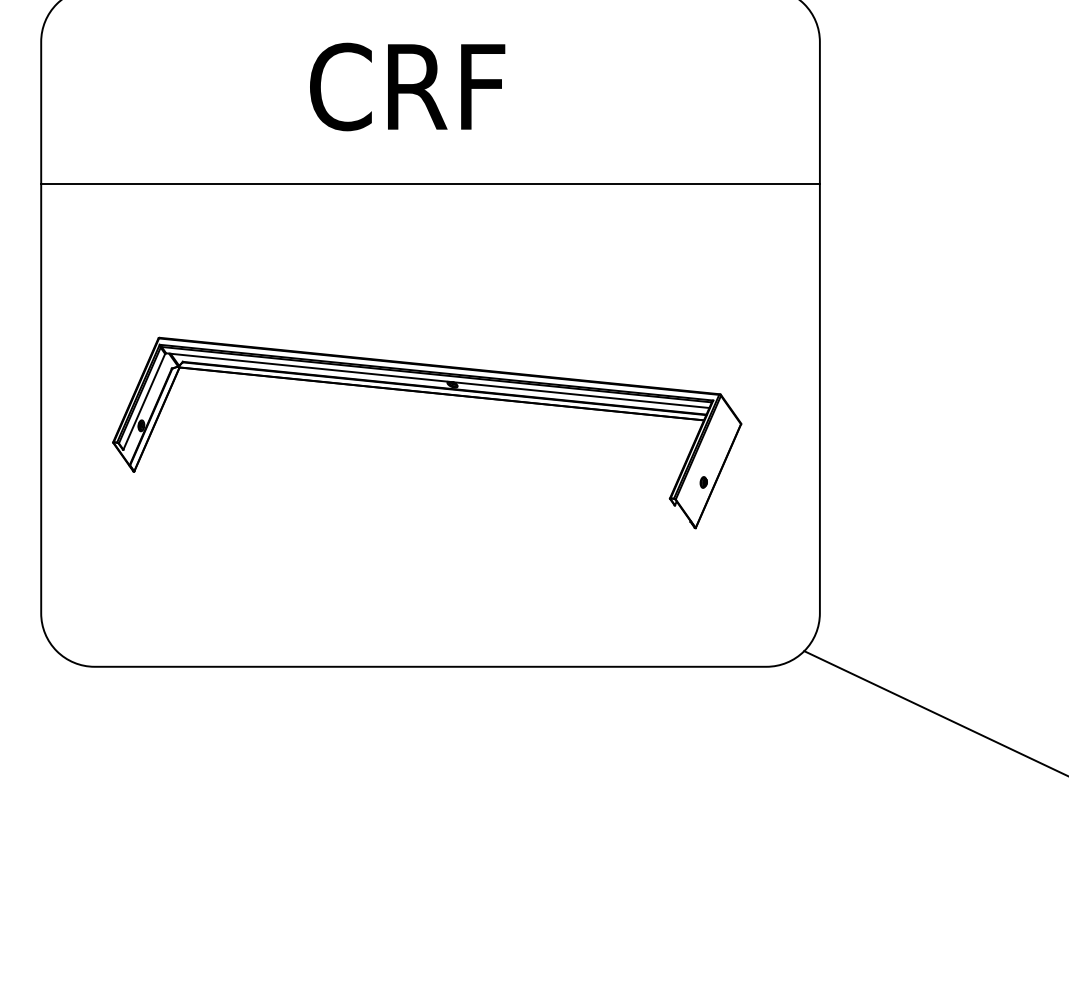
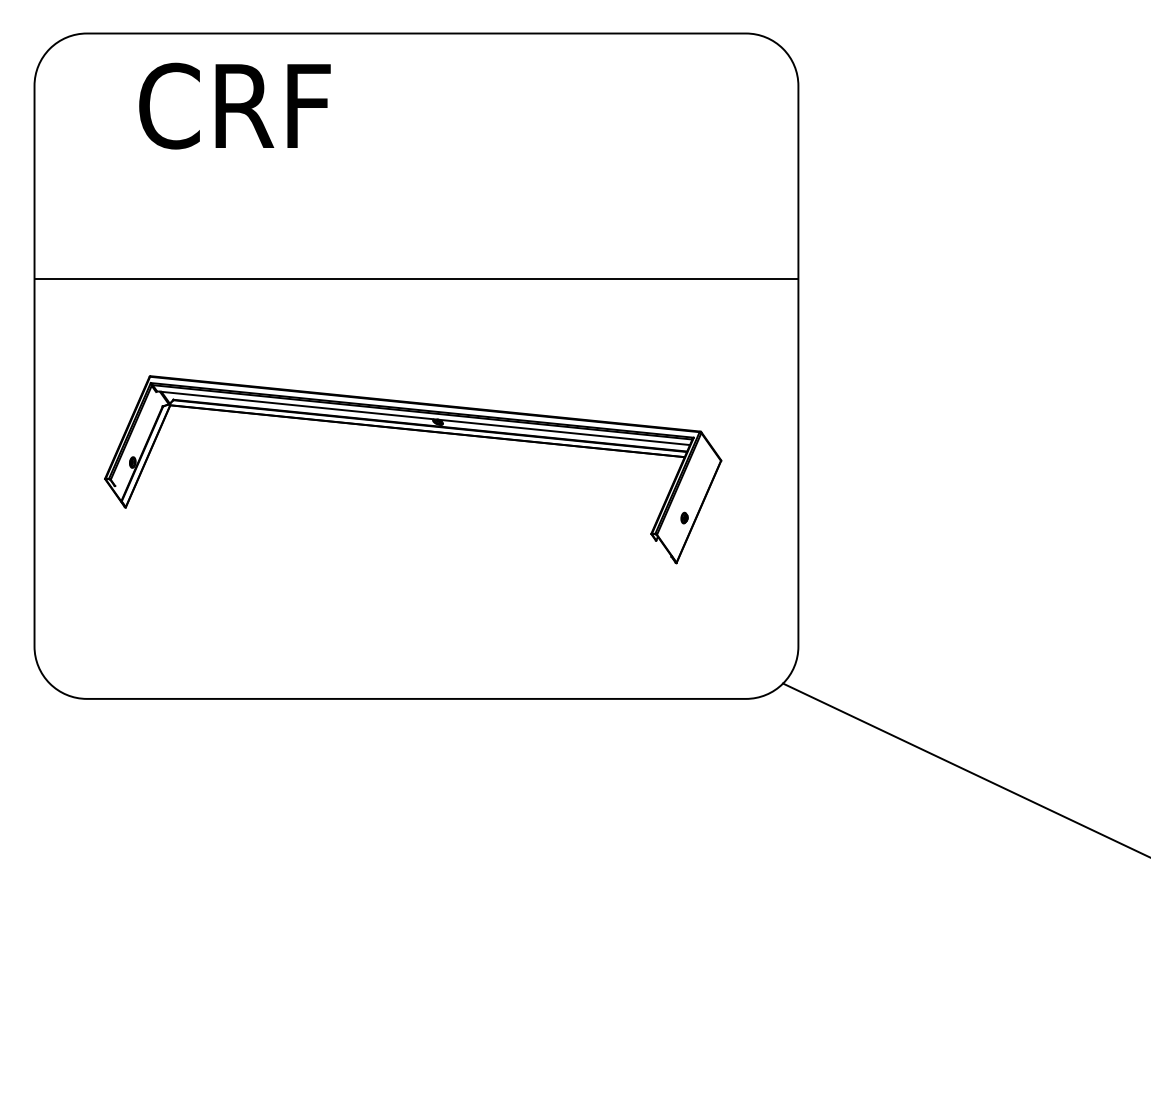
text: (407, 86) -> (234, 105), moved
line: (430, 184) -> (416, 278), moved
line: (144, 401) -> (135, 438), removed

